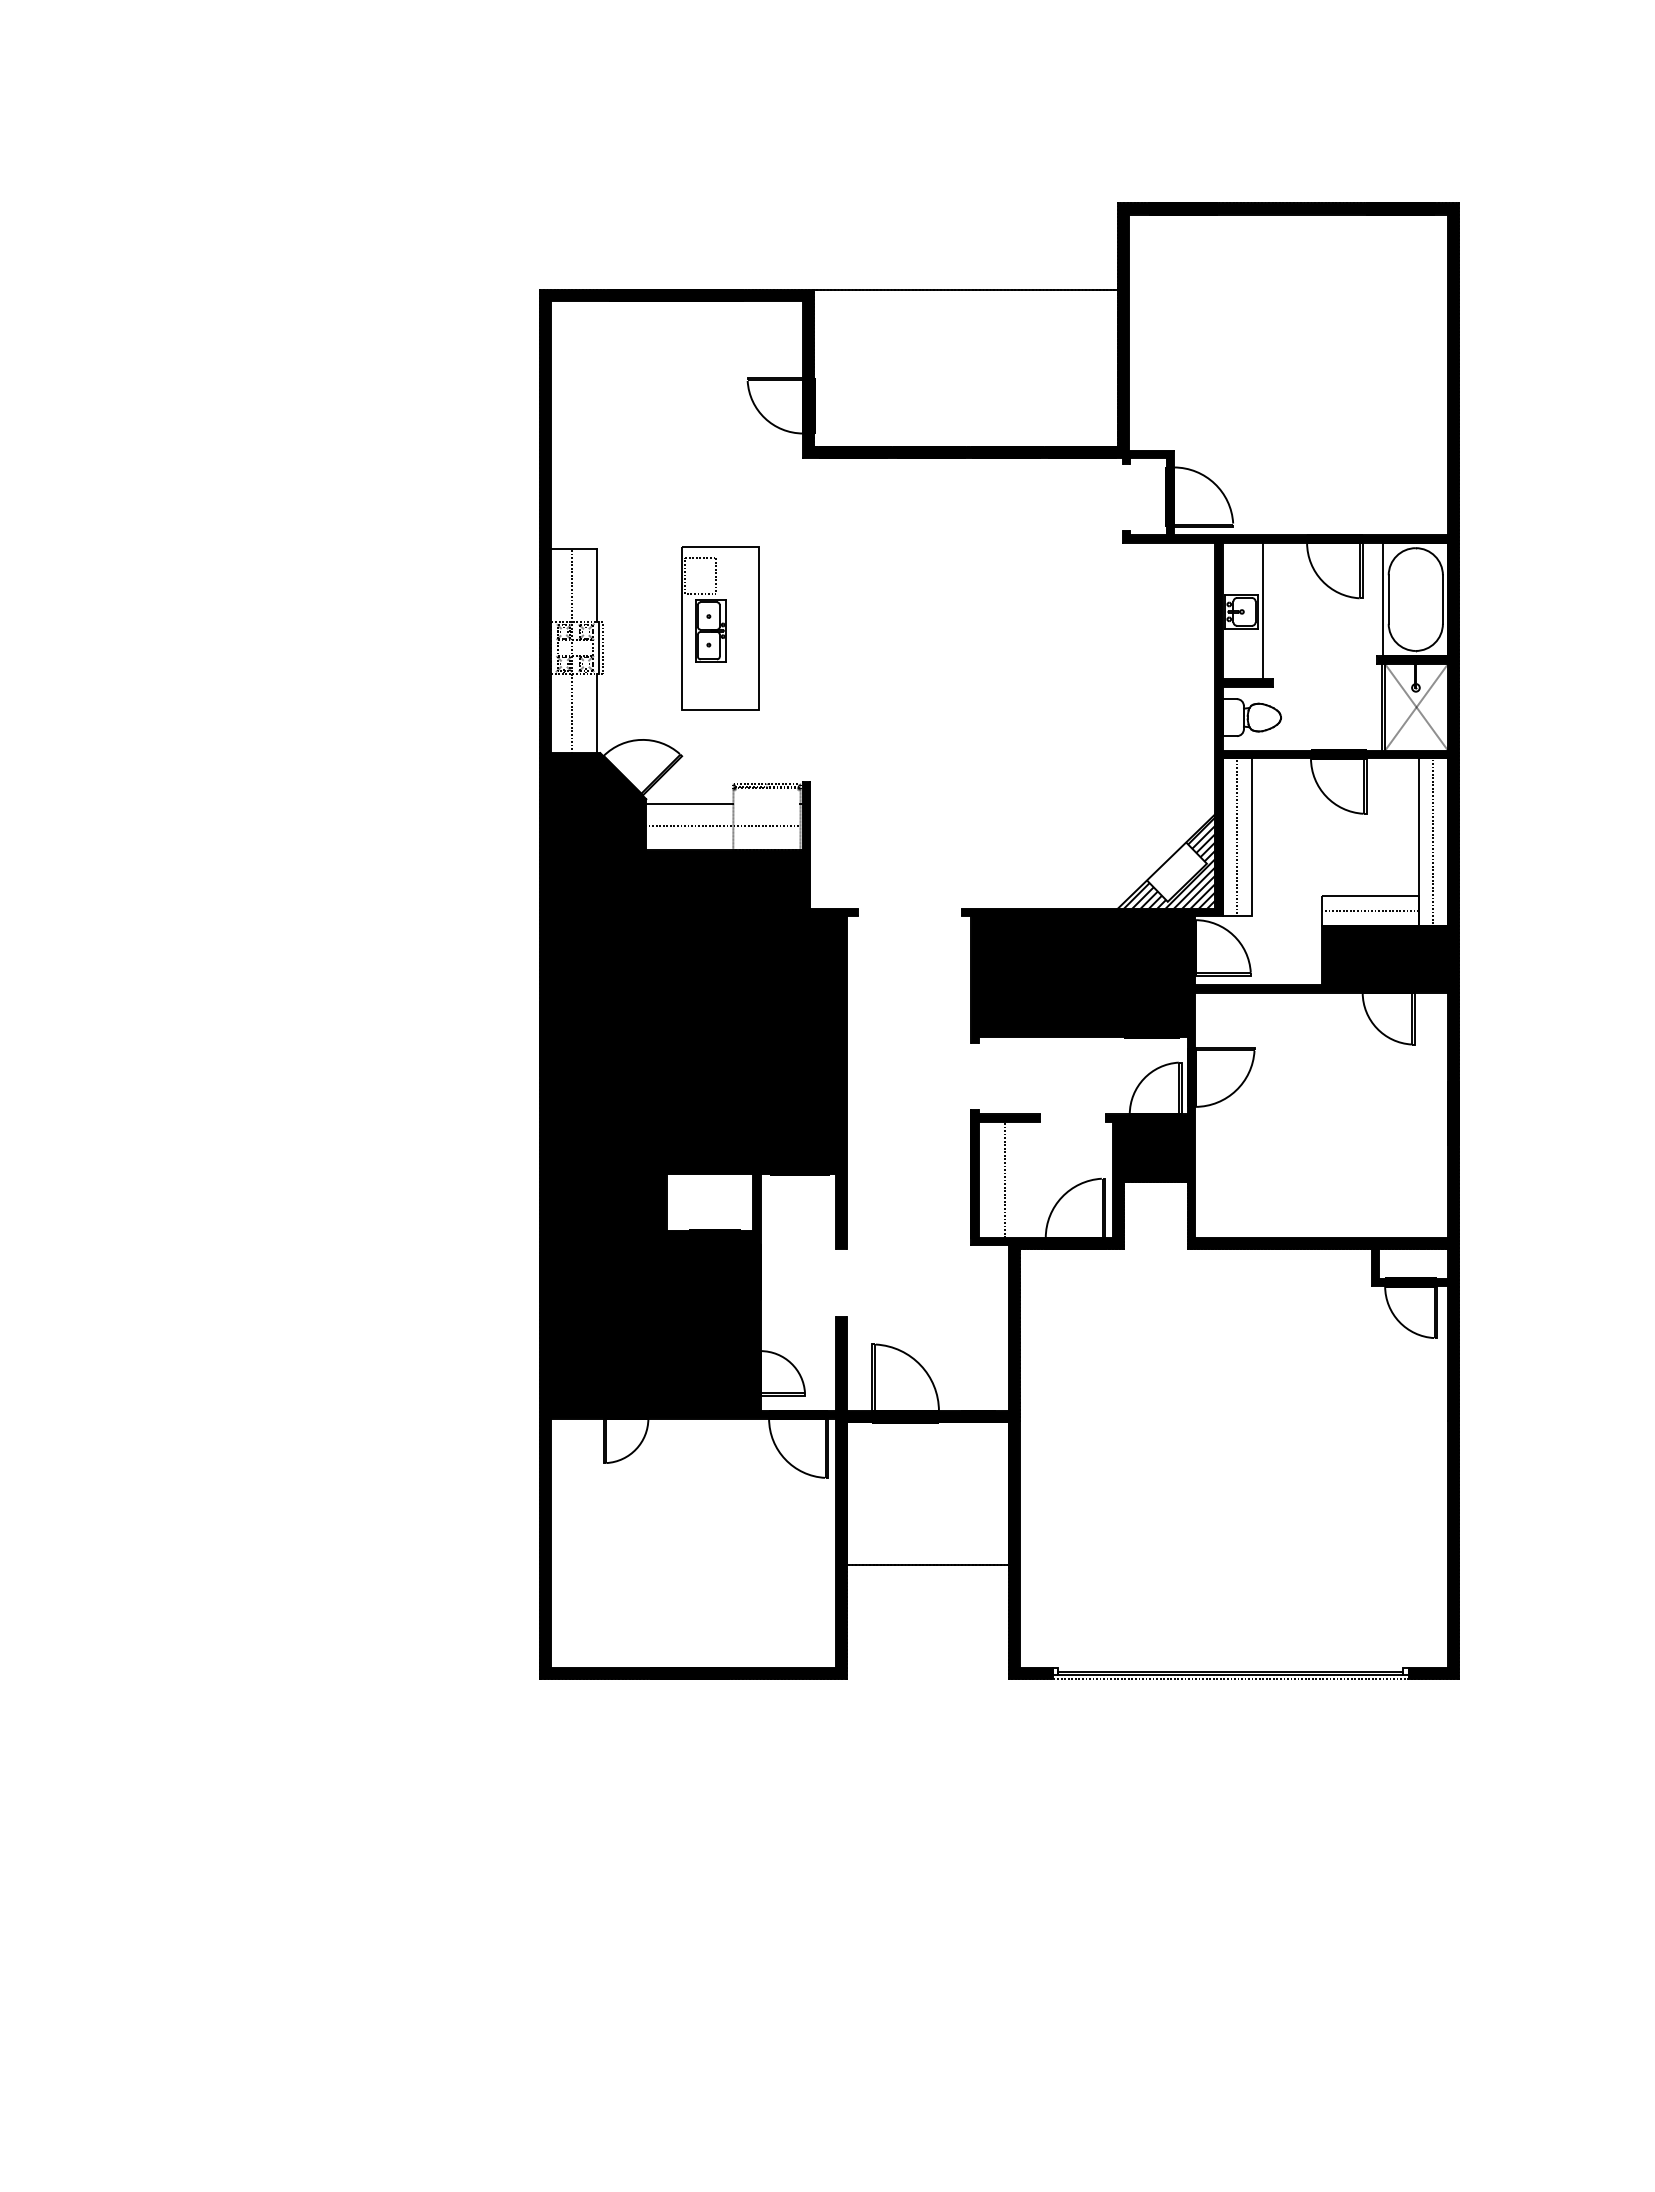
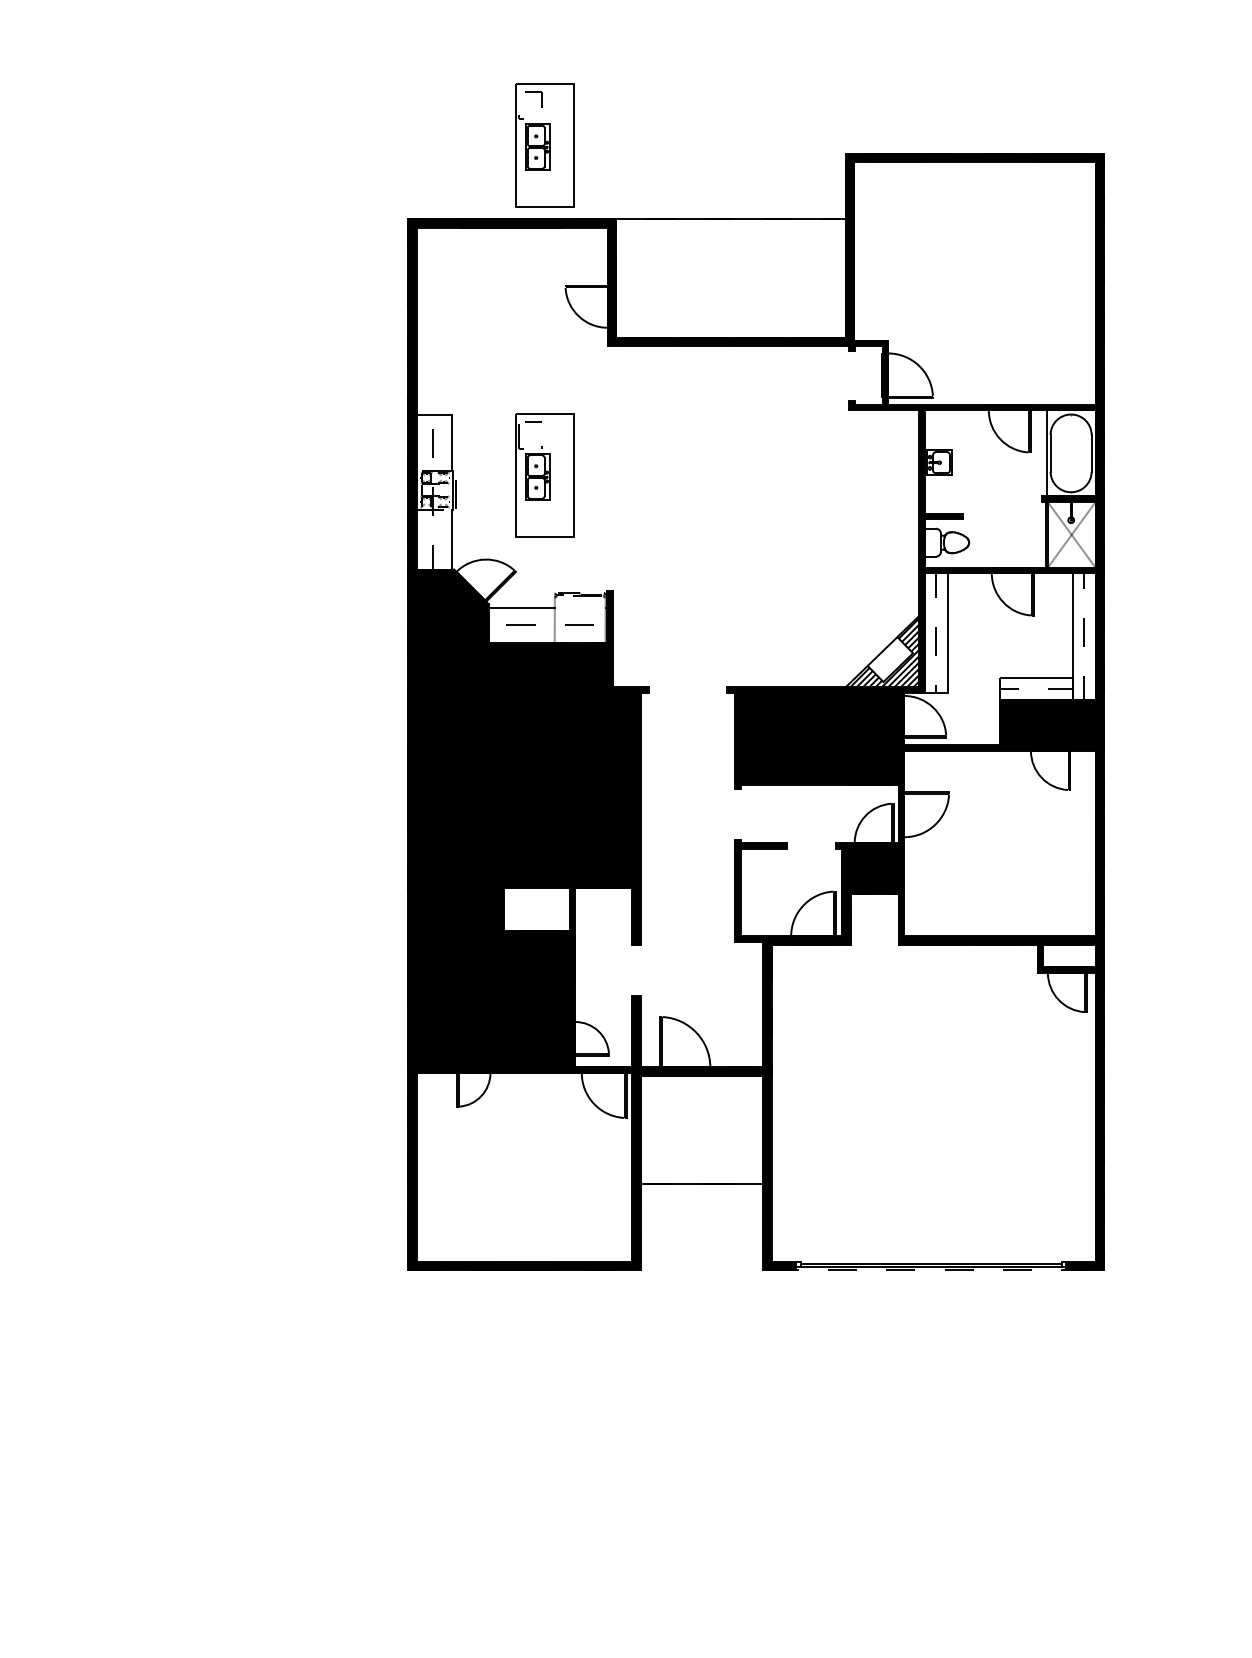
part: (720, 192) -> (545, 145), added
line: (1262, 610) -> (955, 461), removed
line: (1004, 1179) -> (759, 892), removed

